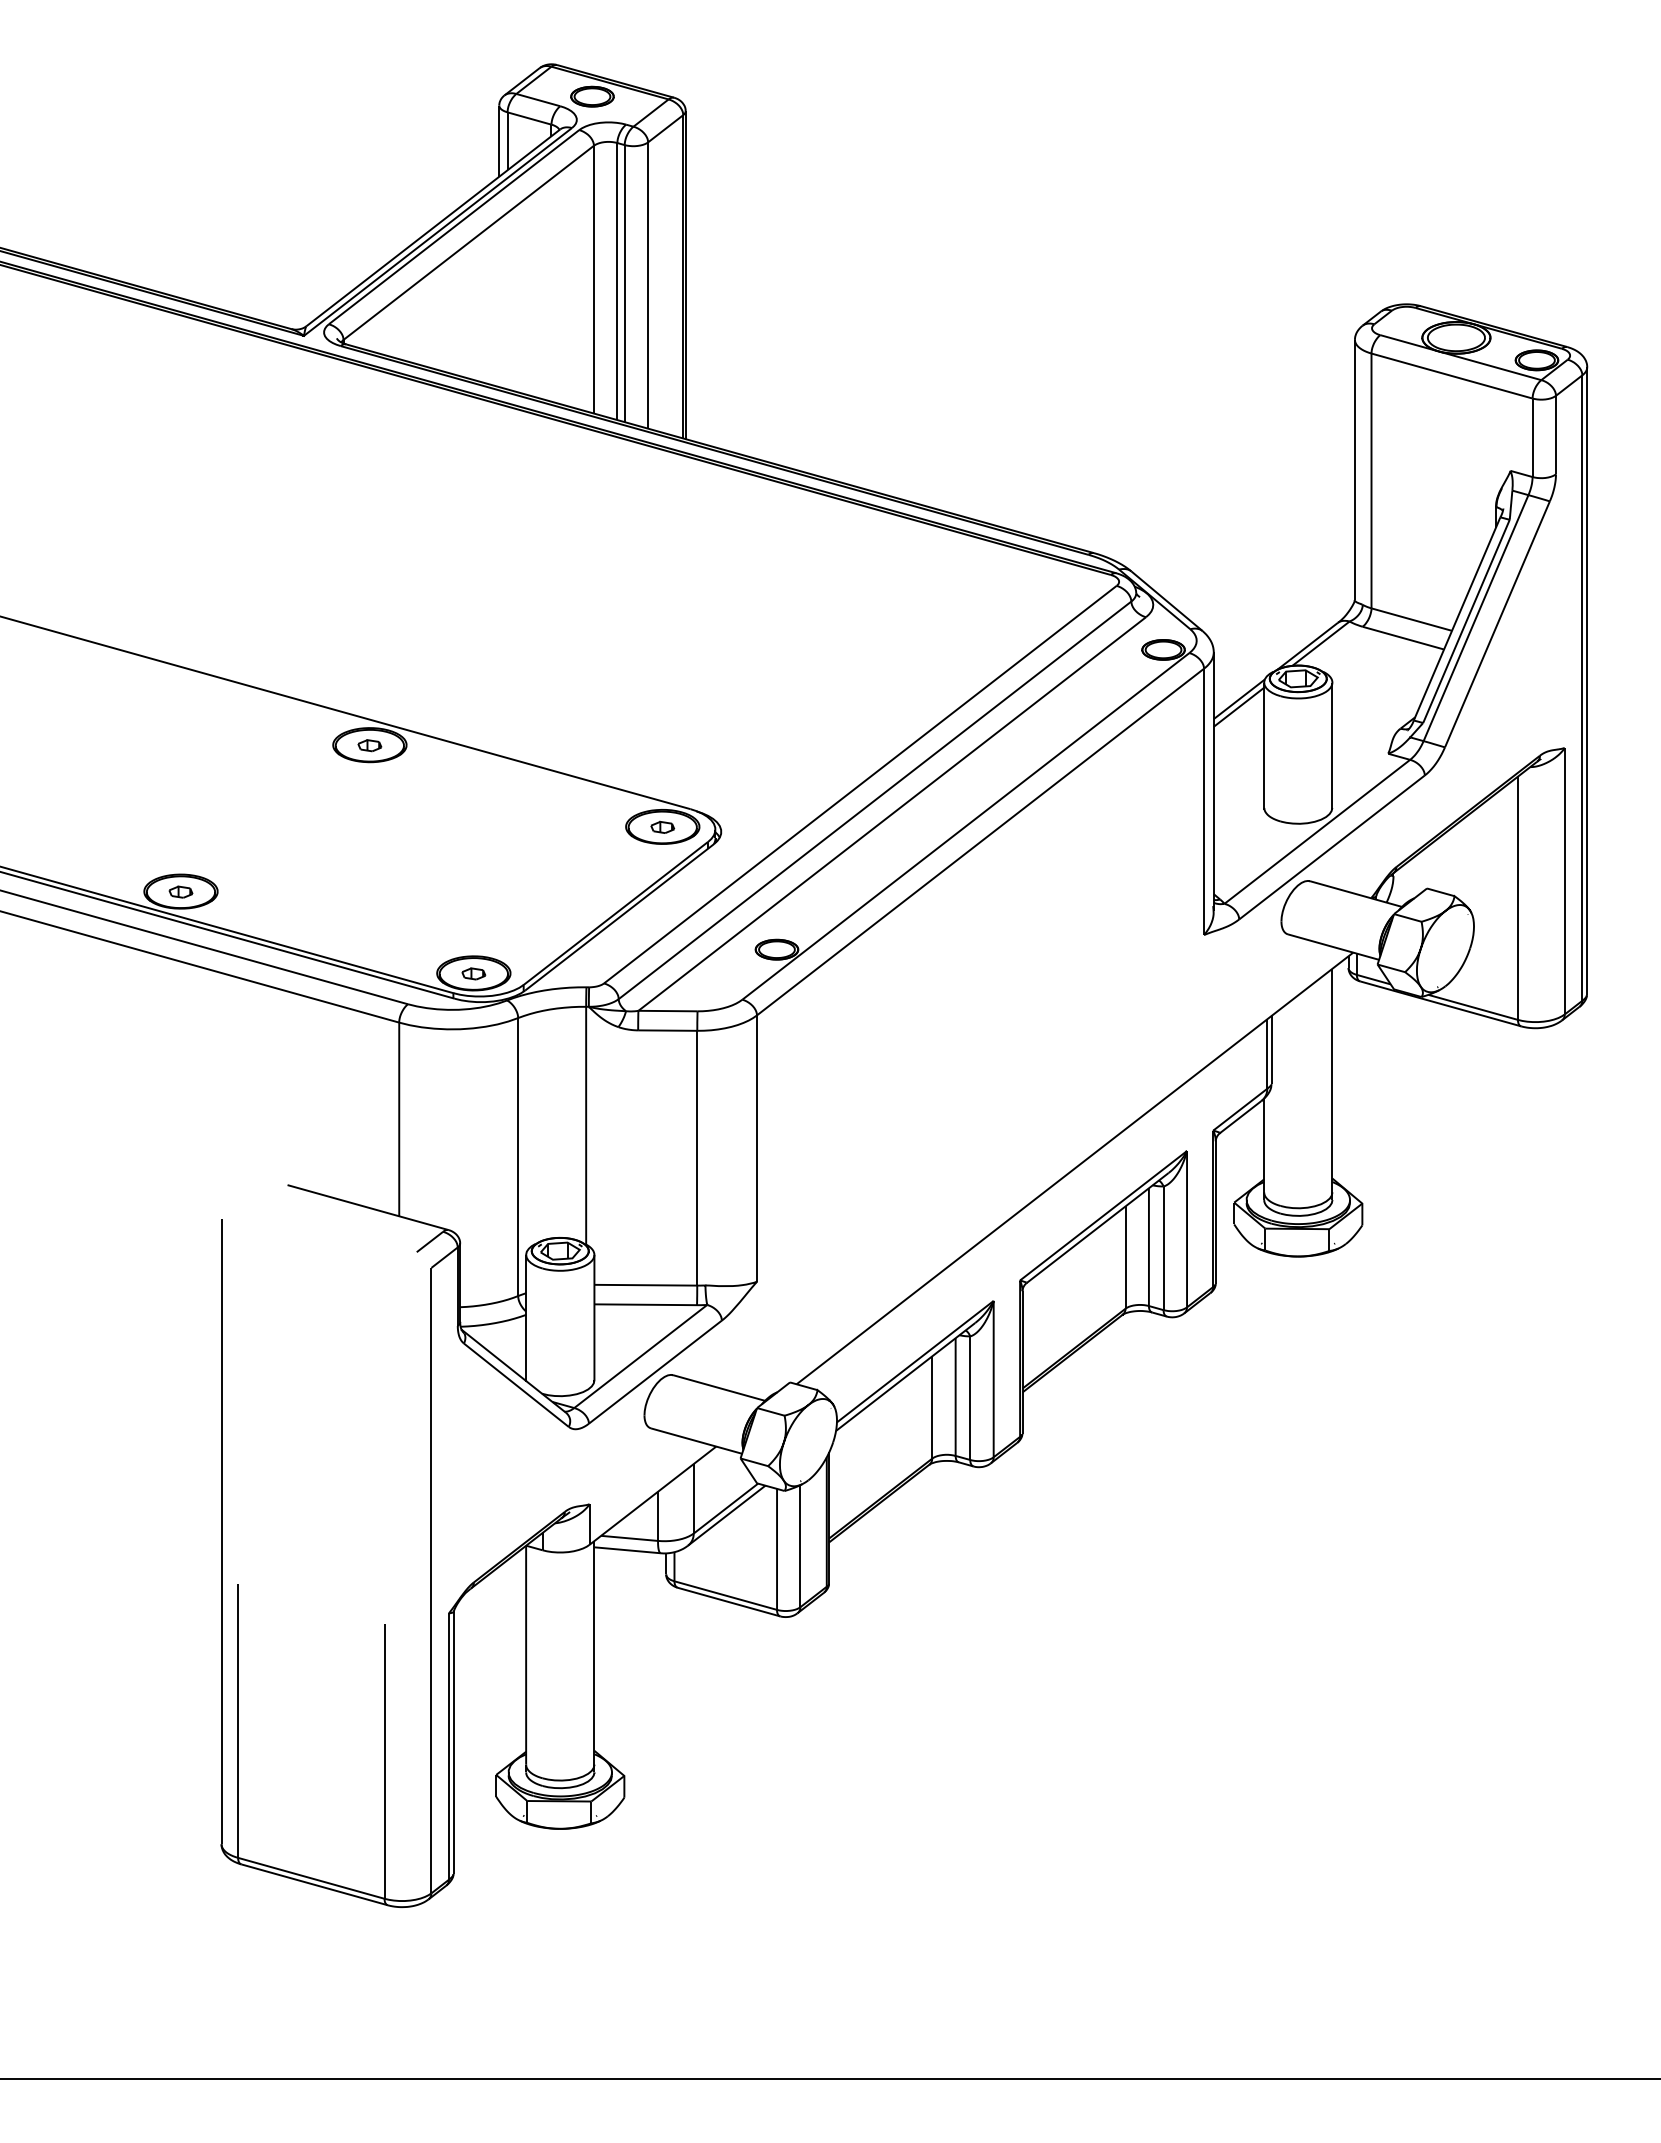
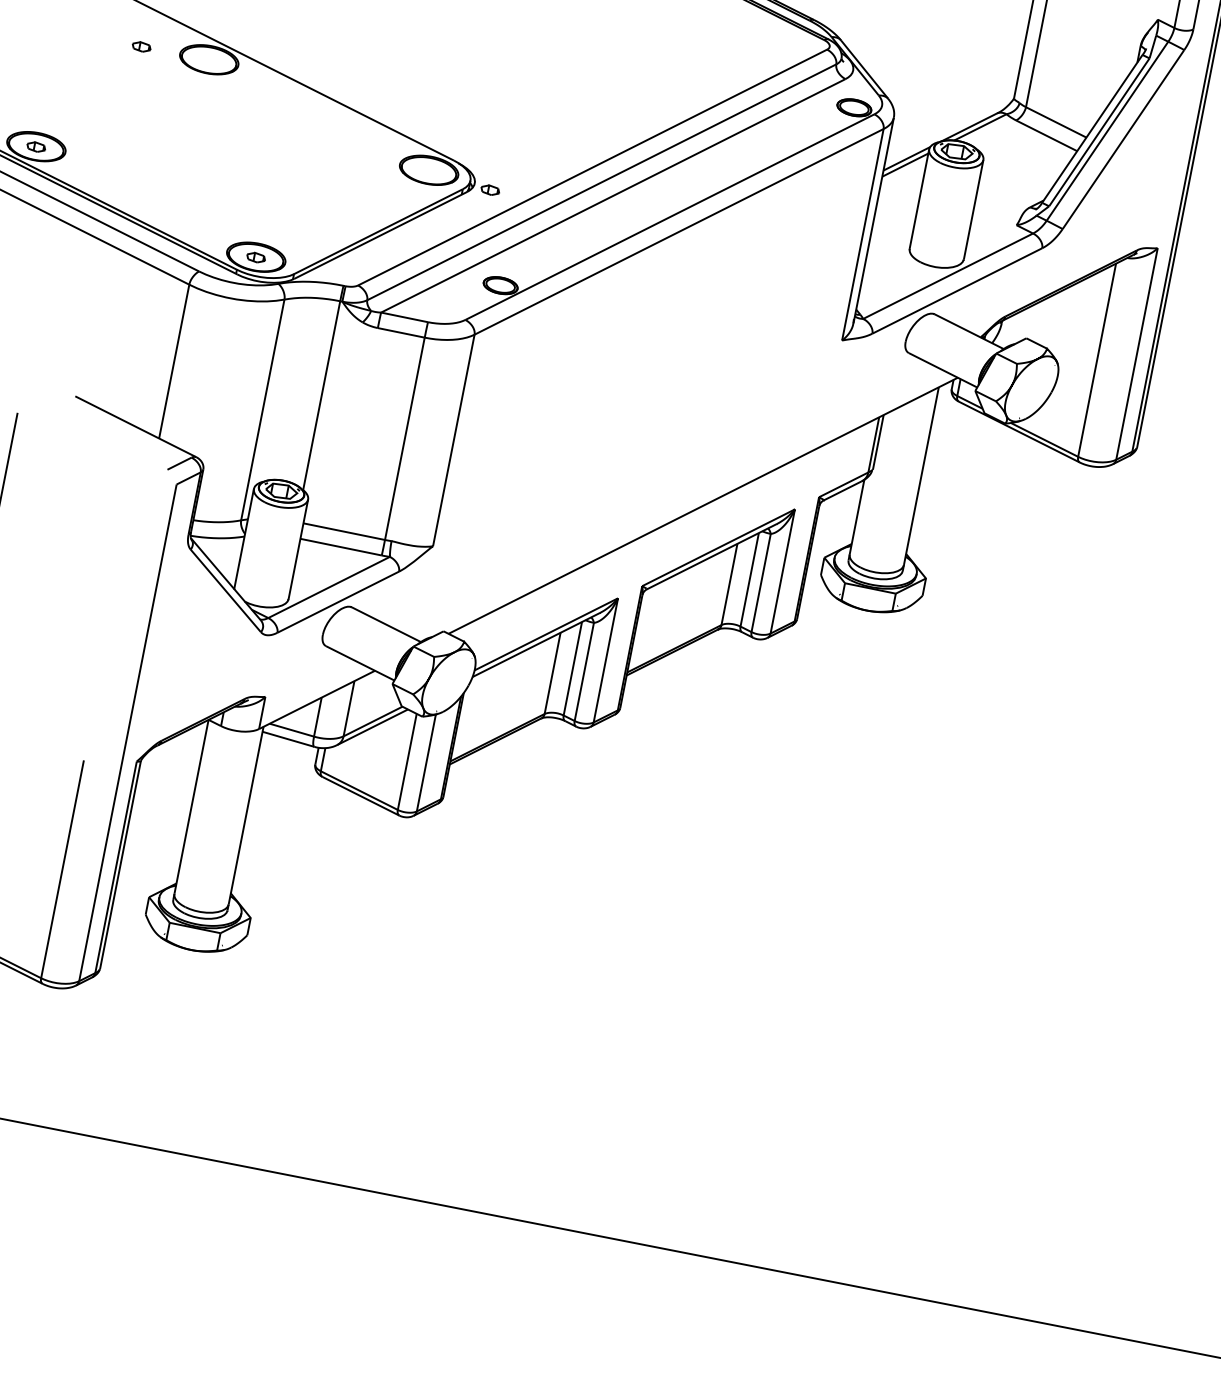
part: (369, 745) -> (141, 46), moved
part: (662, 826) -> (490, 189), moved

